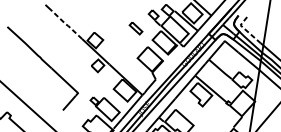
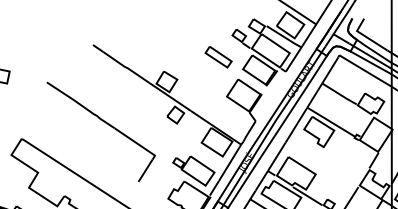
line: (67, 25) -> (126, 67), dashed -> solid
part: (135, 28) -> (218, 57), size x1.43
line: (246, 30) -> (366, 36), dashed -> solid

